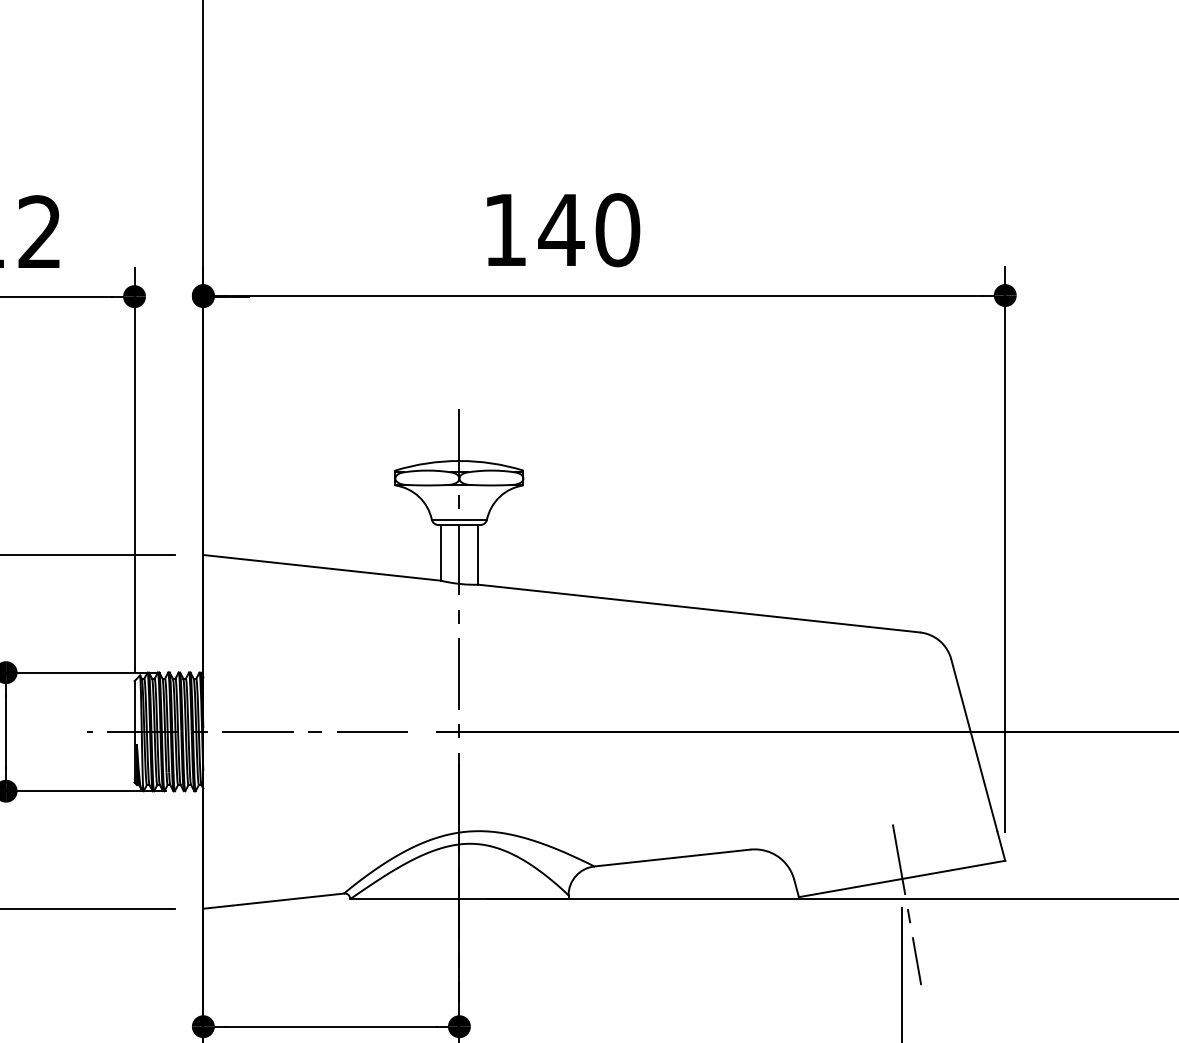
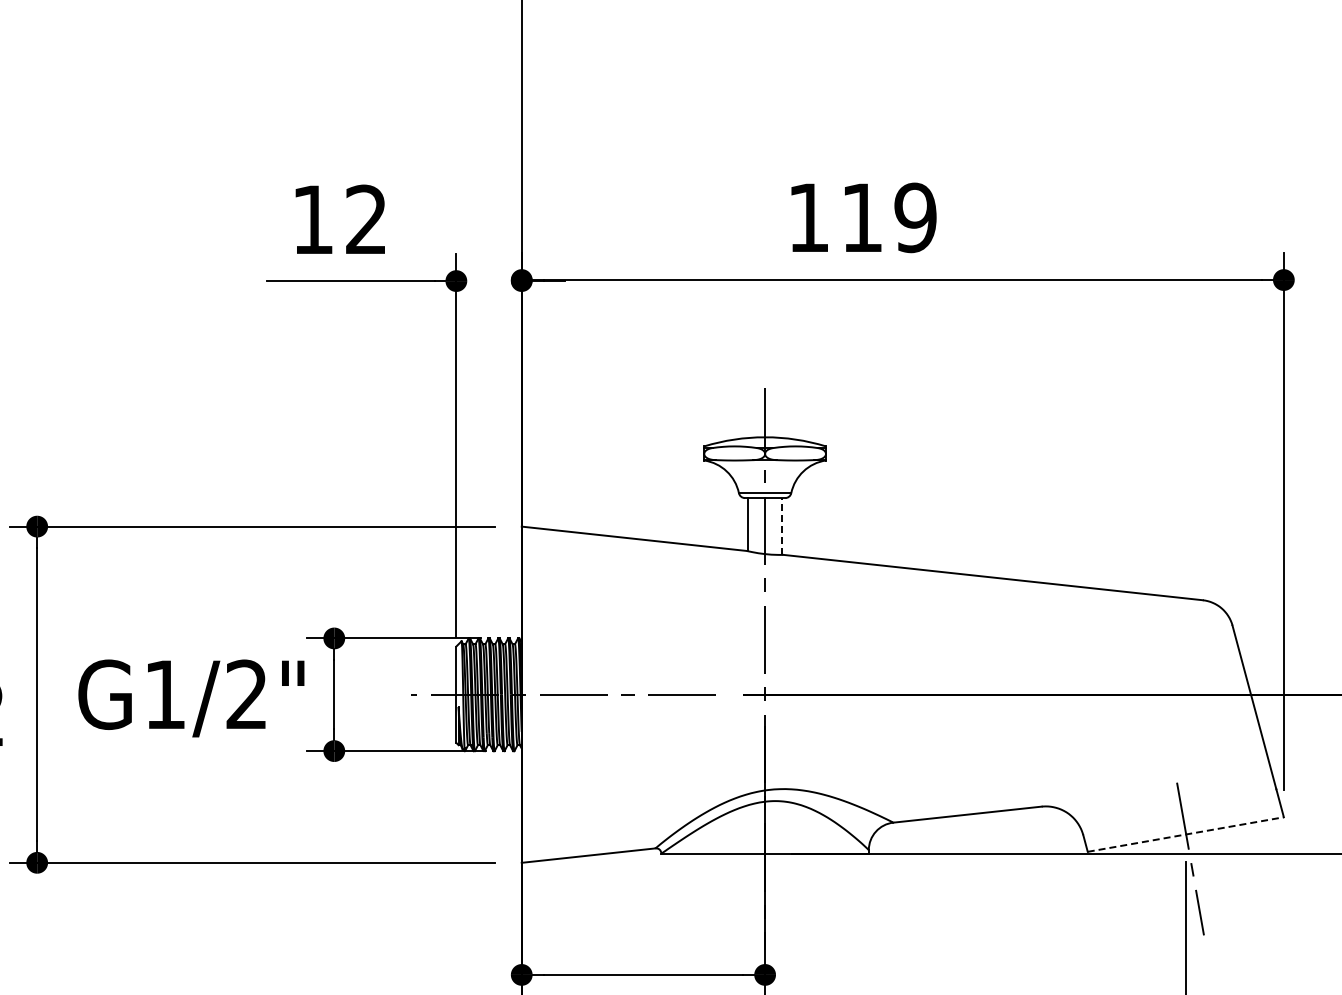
text: (588, 229) -> (887, 217), 140 -> 119
line: (477, 554) -> (782, 526), solid -> dashed
line: (901, 878) -> (1185, 834), solid -> dashed

